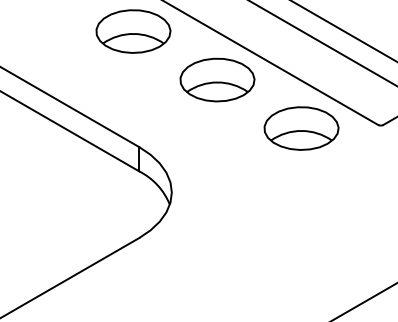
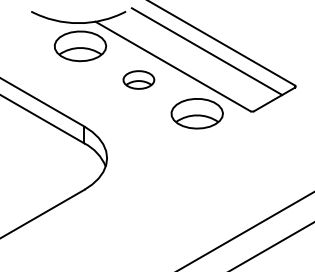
part: (216, 79) -> (138, 79), size x0.6

